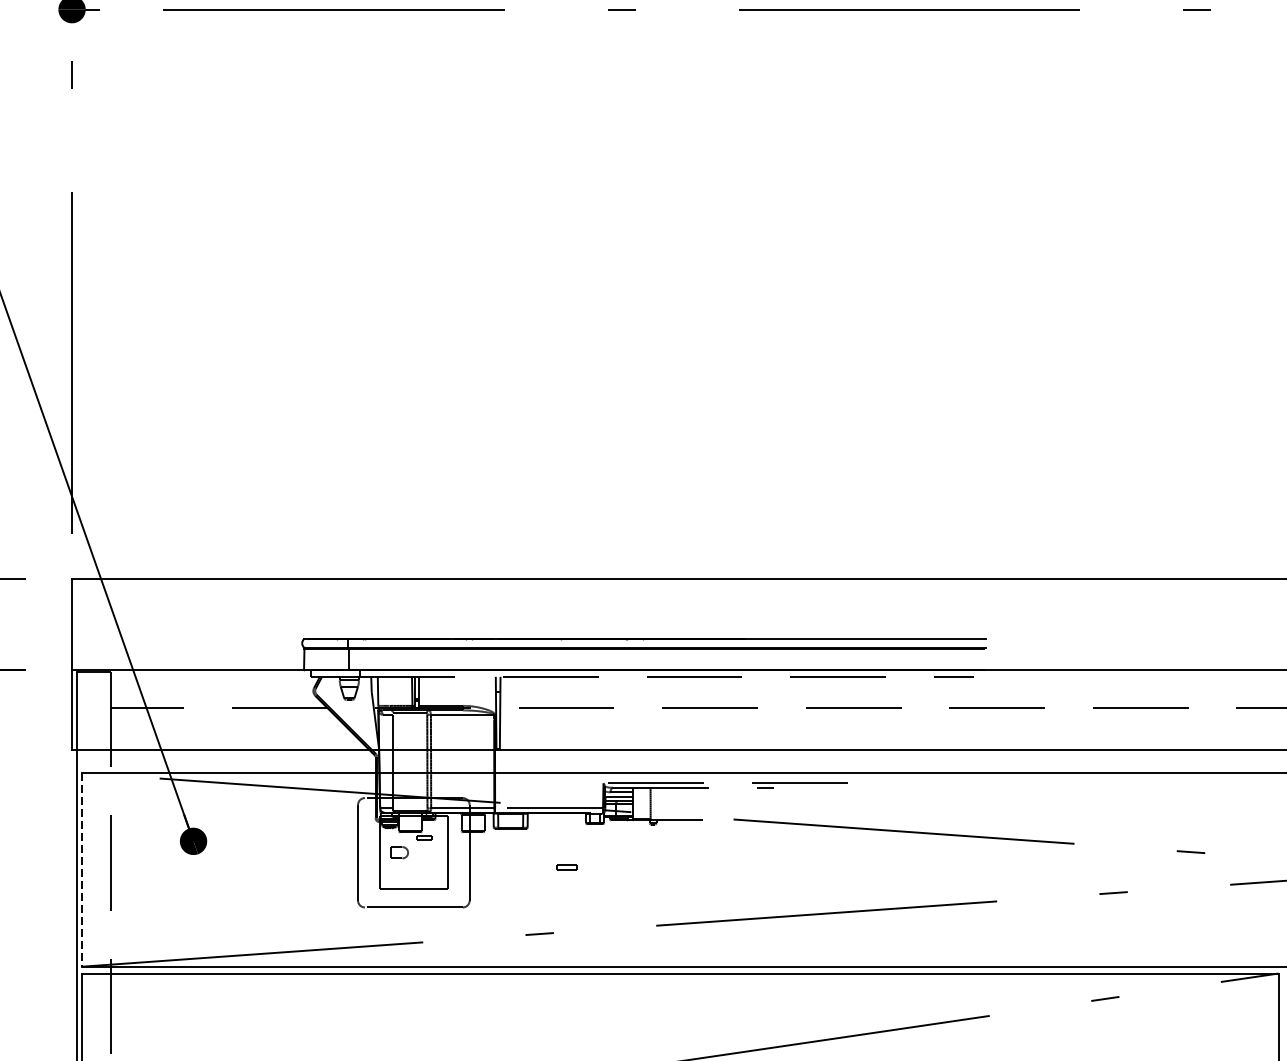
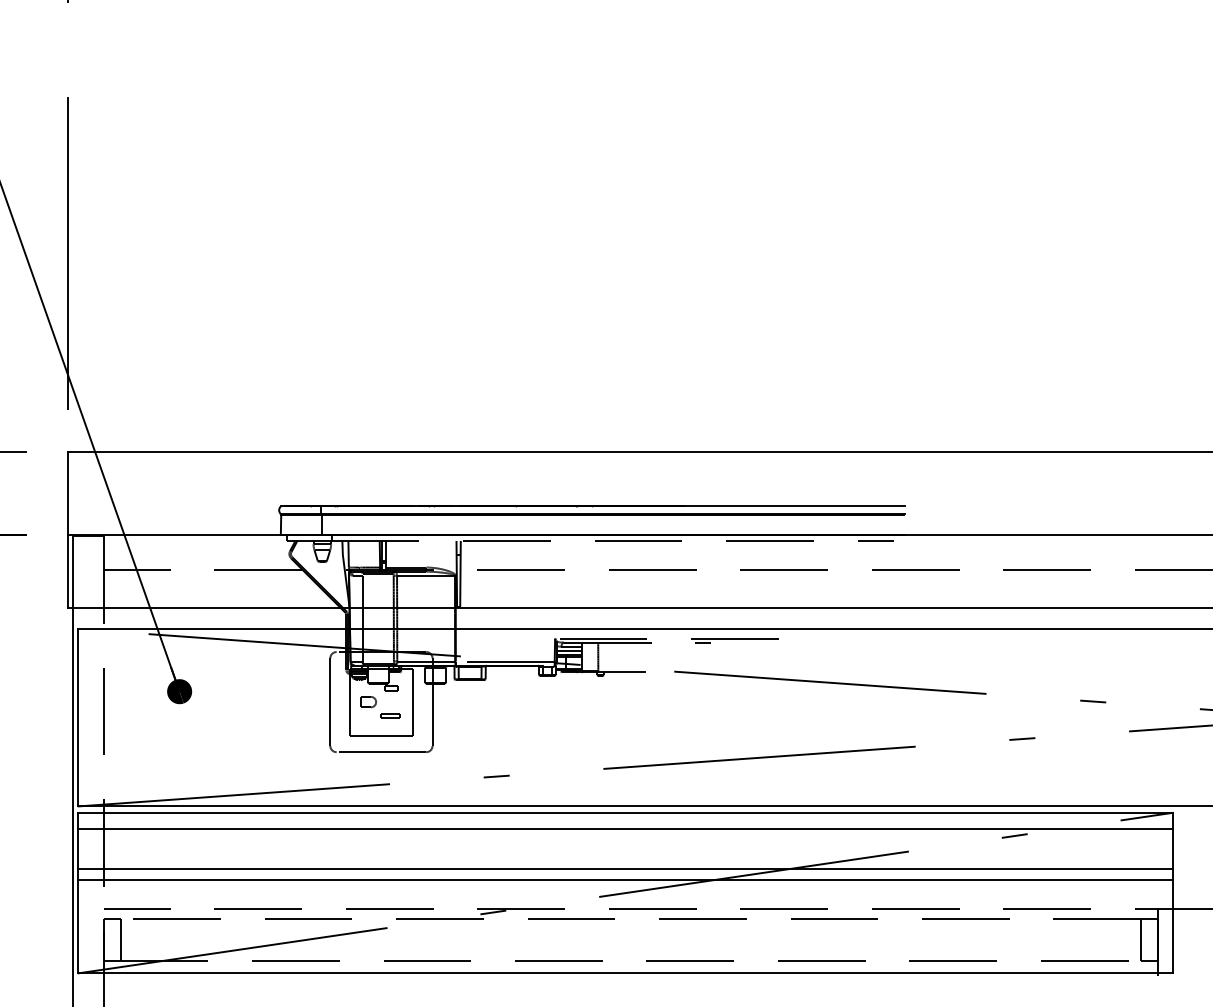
part: (566, 867) -> (390, 715), moved
line: (82, 869) -> (77, 717), dashed -> solid
line: (680, 991) -> (625, 829), added
line: (680, 1035) -> (625, 869), added
line: (680, 1046) -> (625, 879), added

